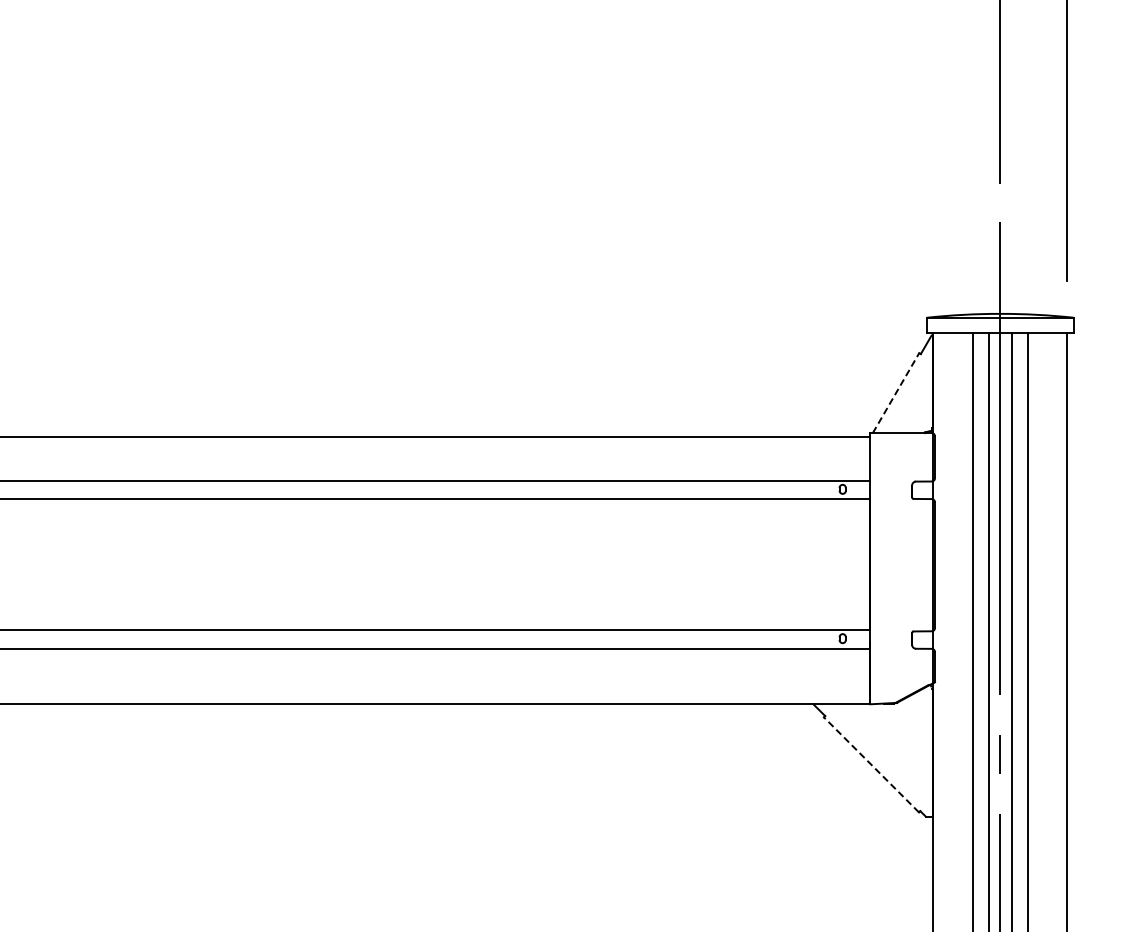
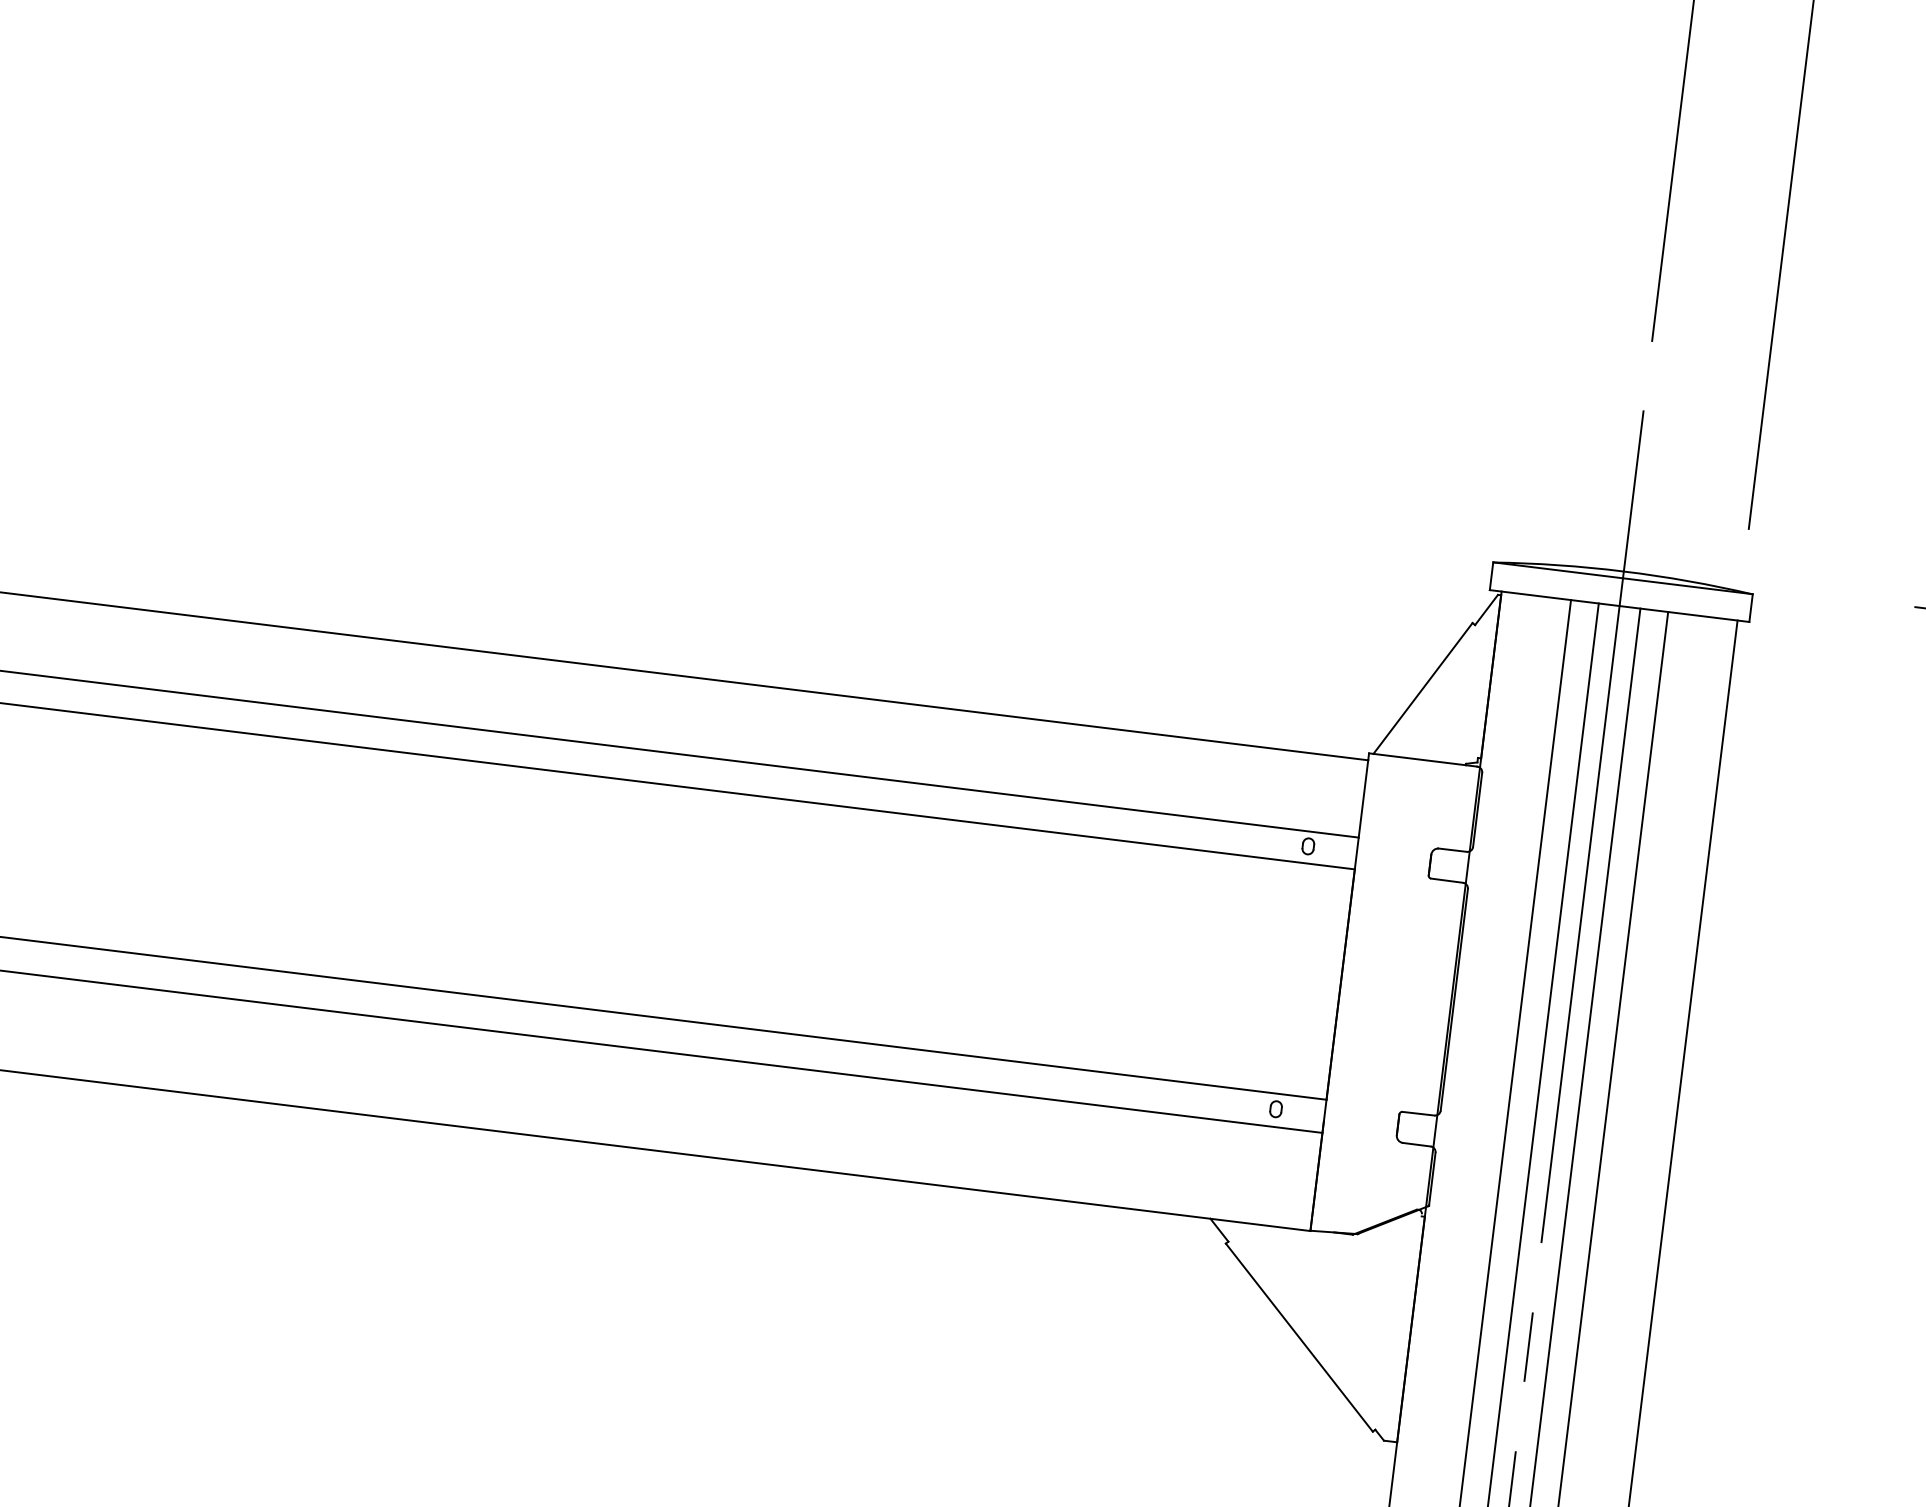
line: (896, 392) -> (1423, 687), dashed -> solid
line: (871, 764) -> (1299, 1337), dashed -> solid

